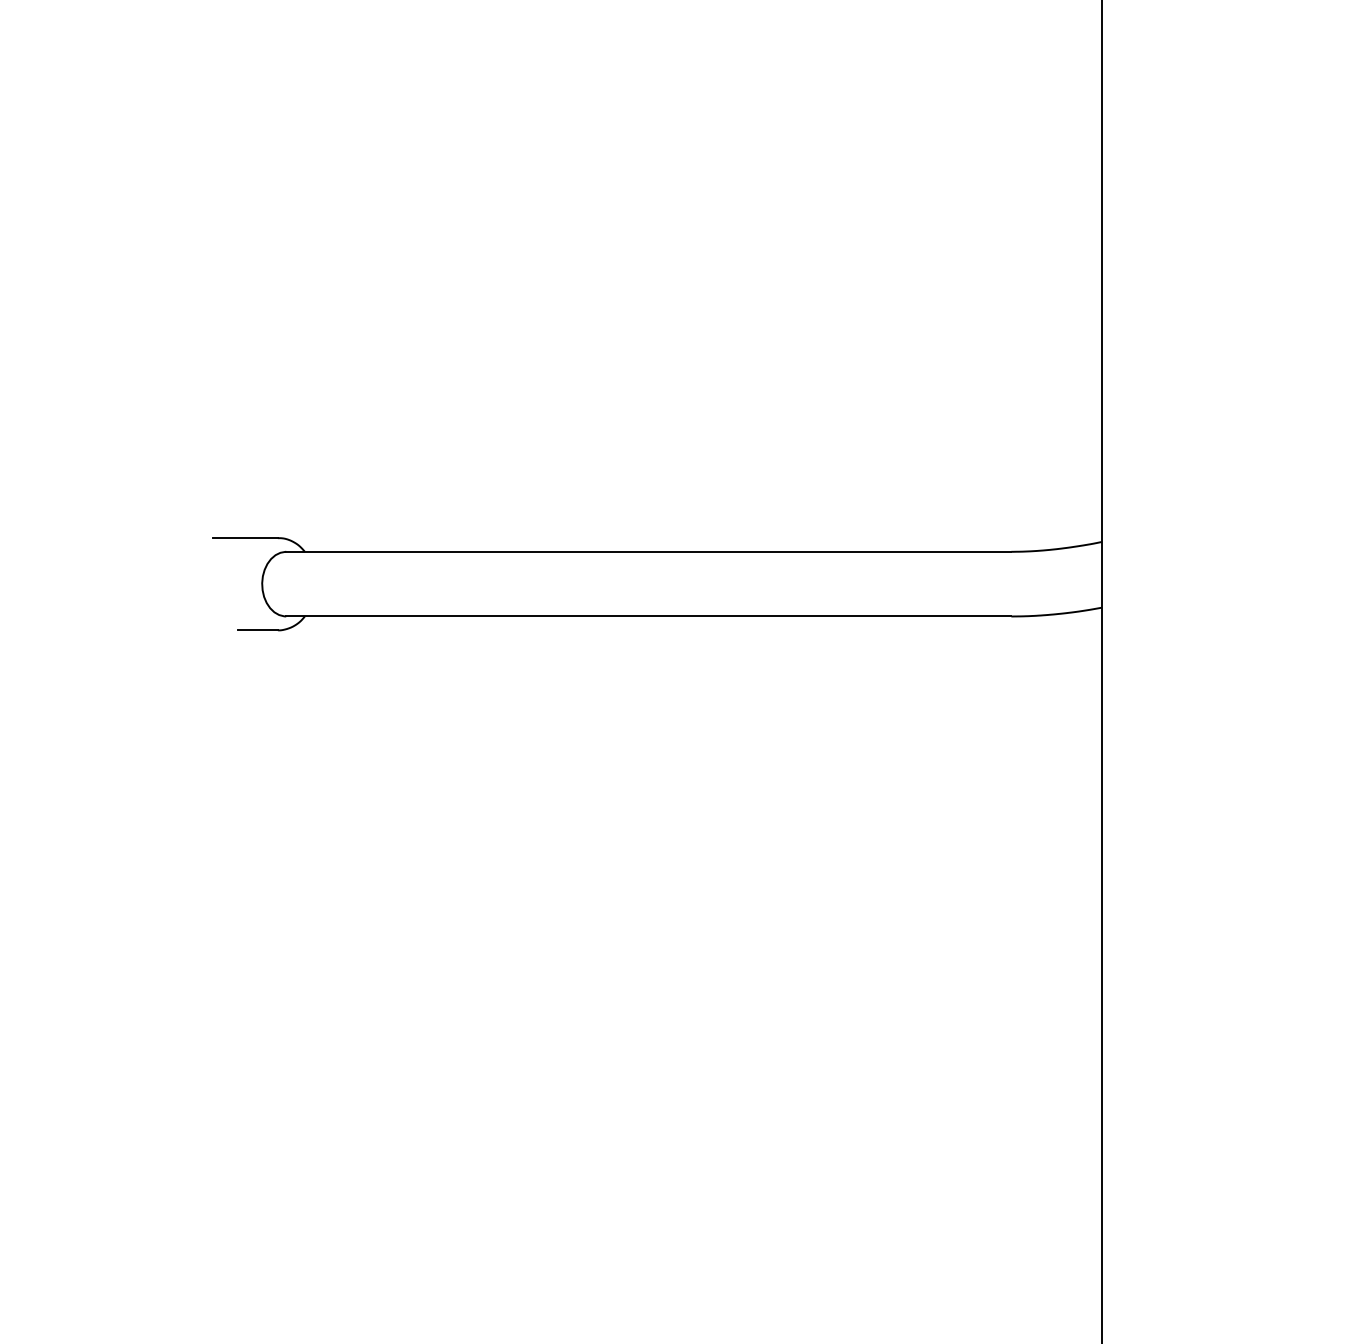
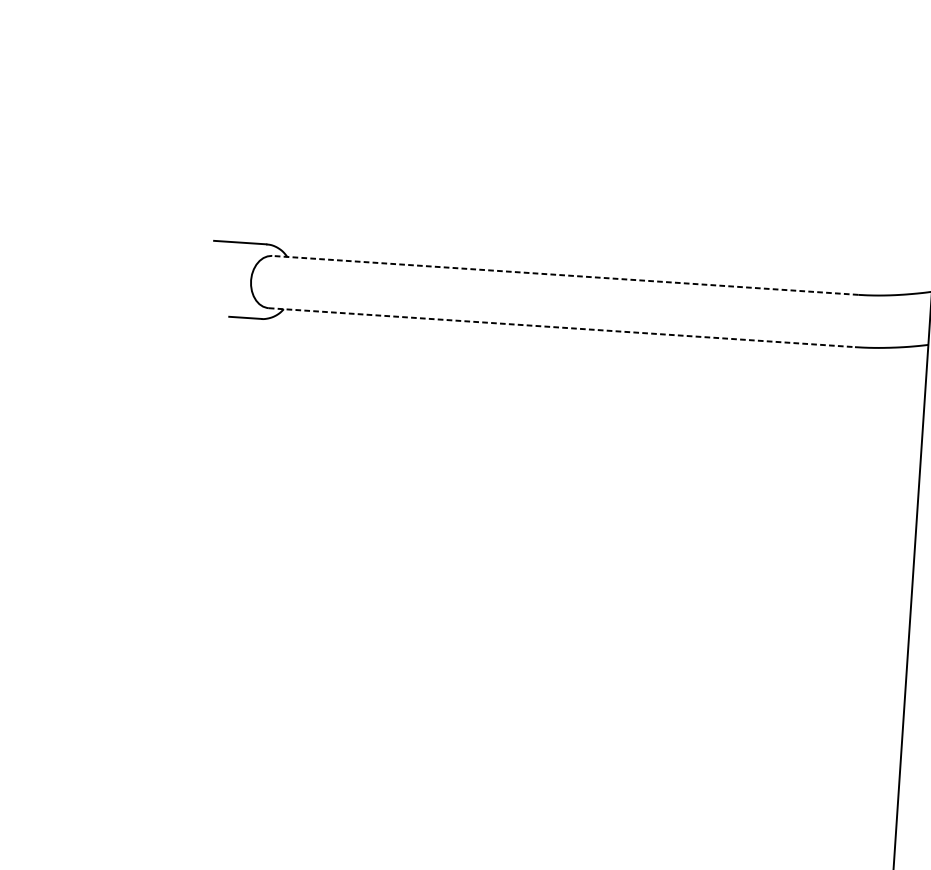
line: (648, 551) -> (565, 275), solid -> dashed
line: (648, 616) -> (561, 327), solid -> dashed

